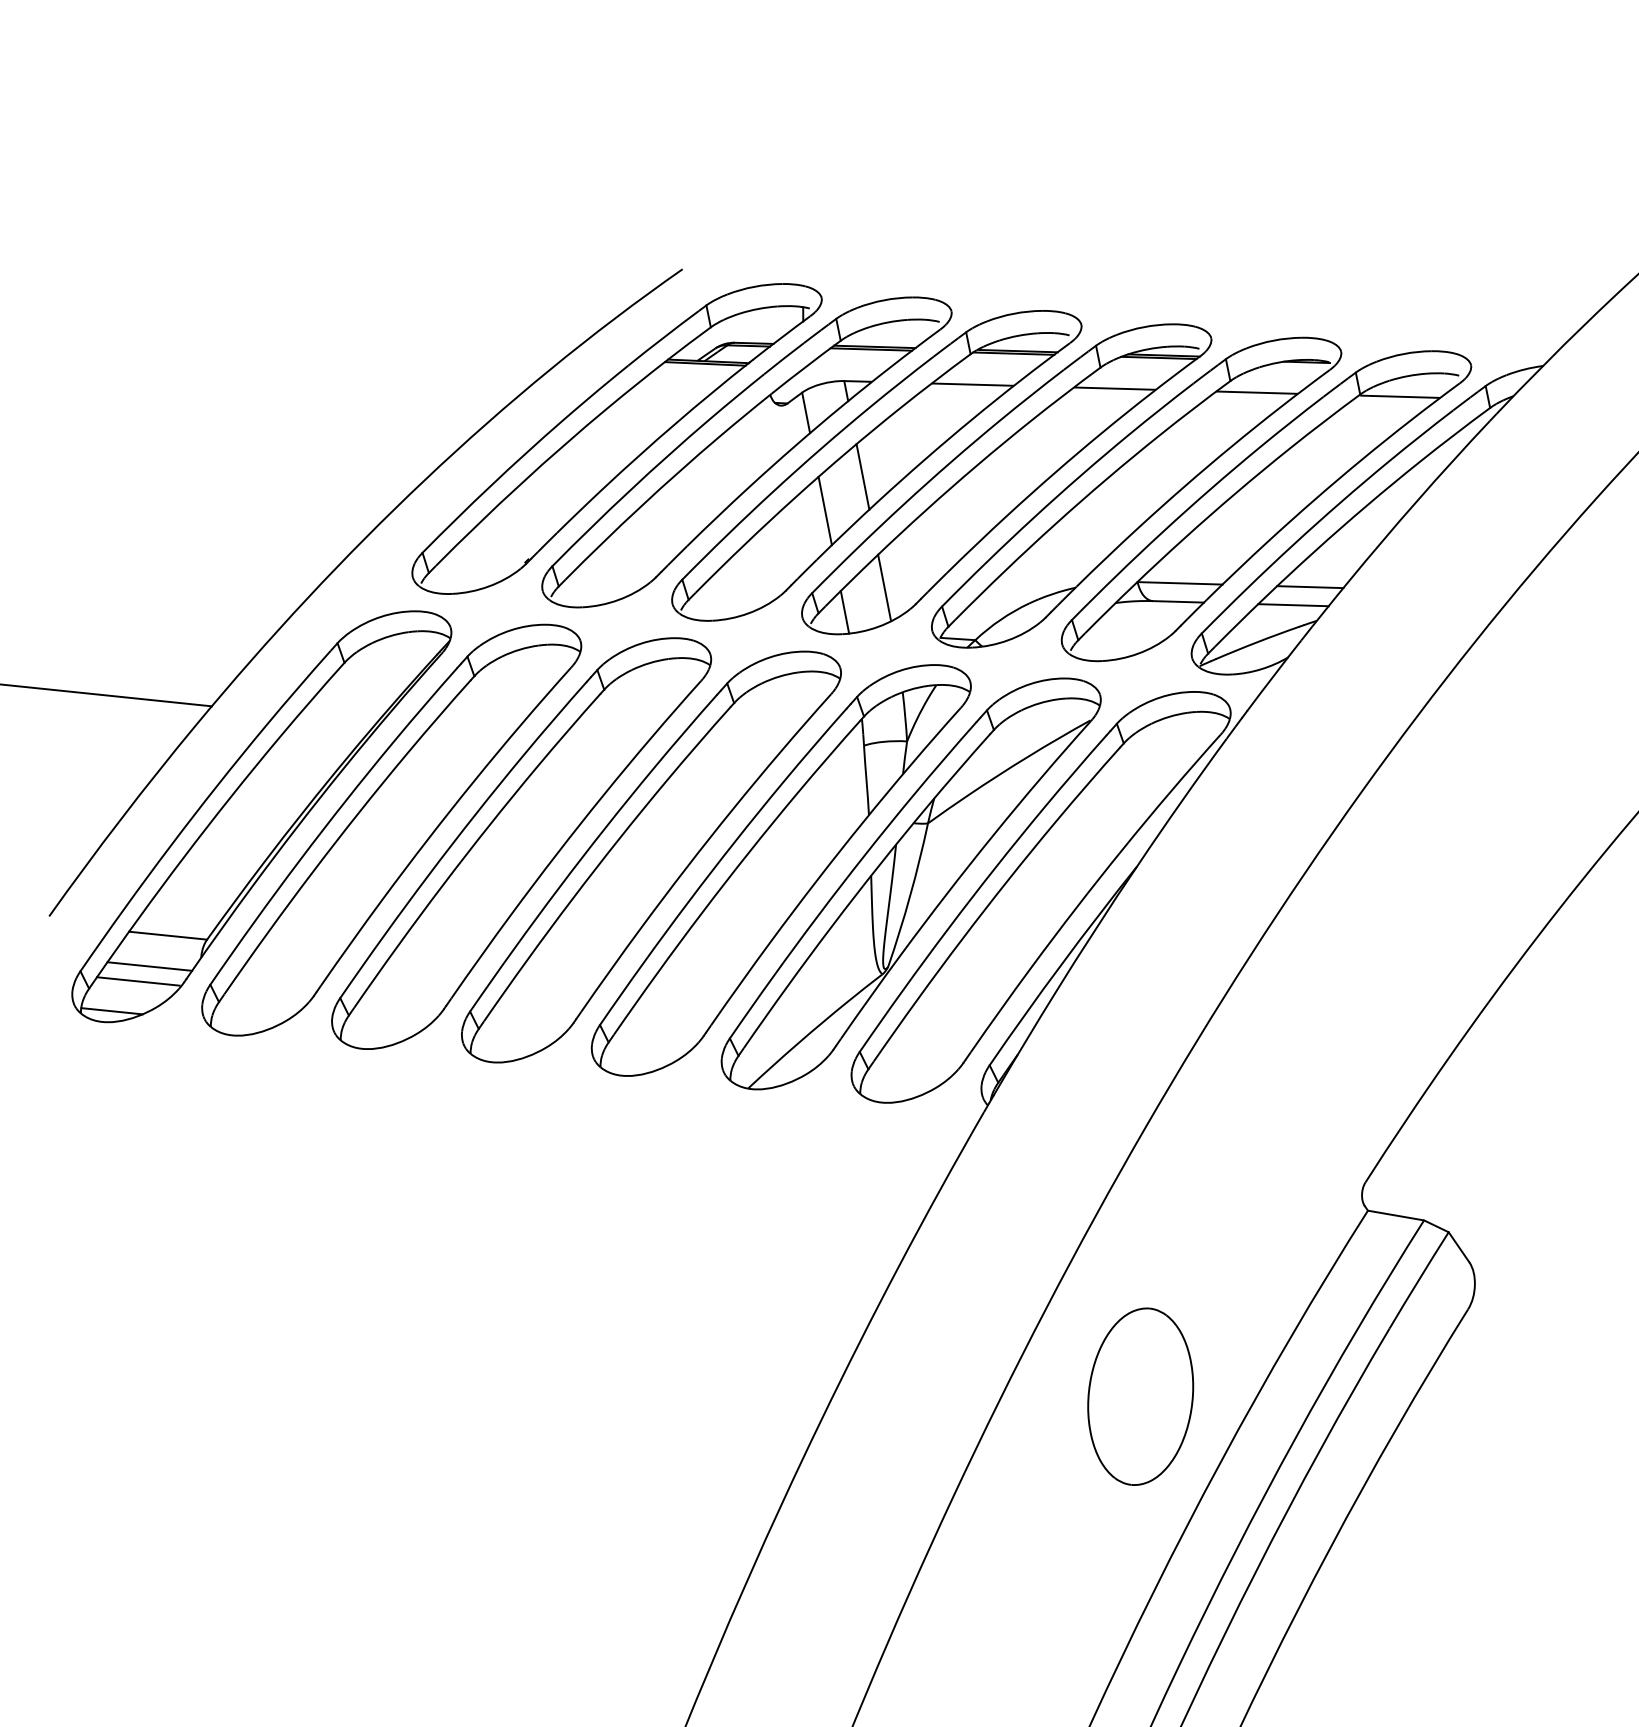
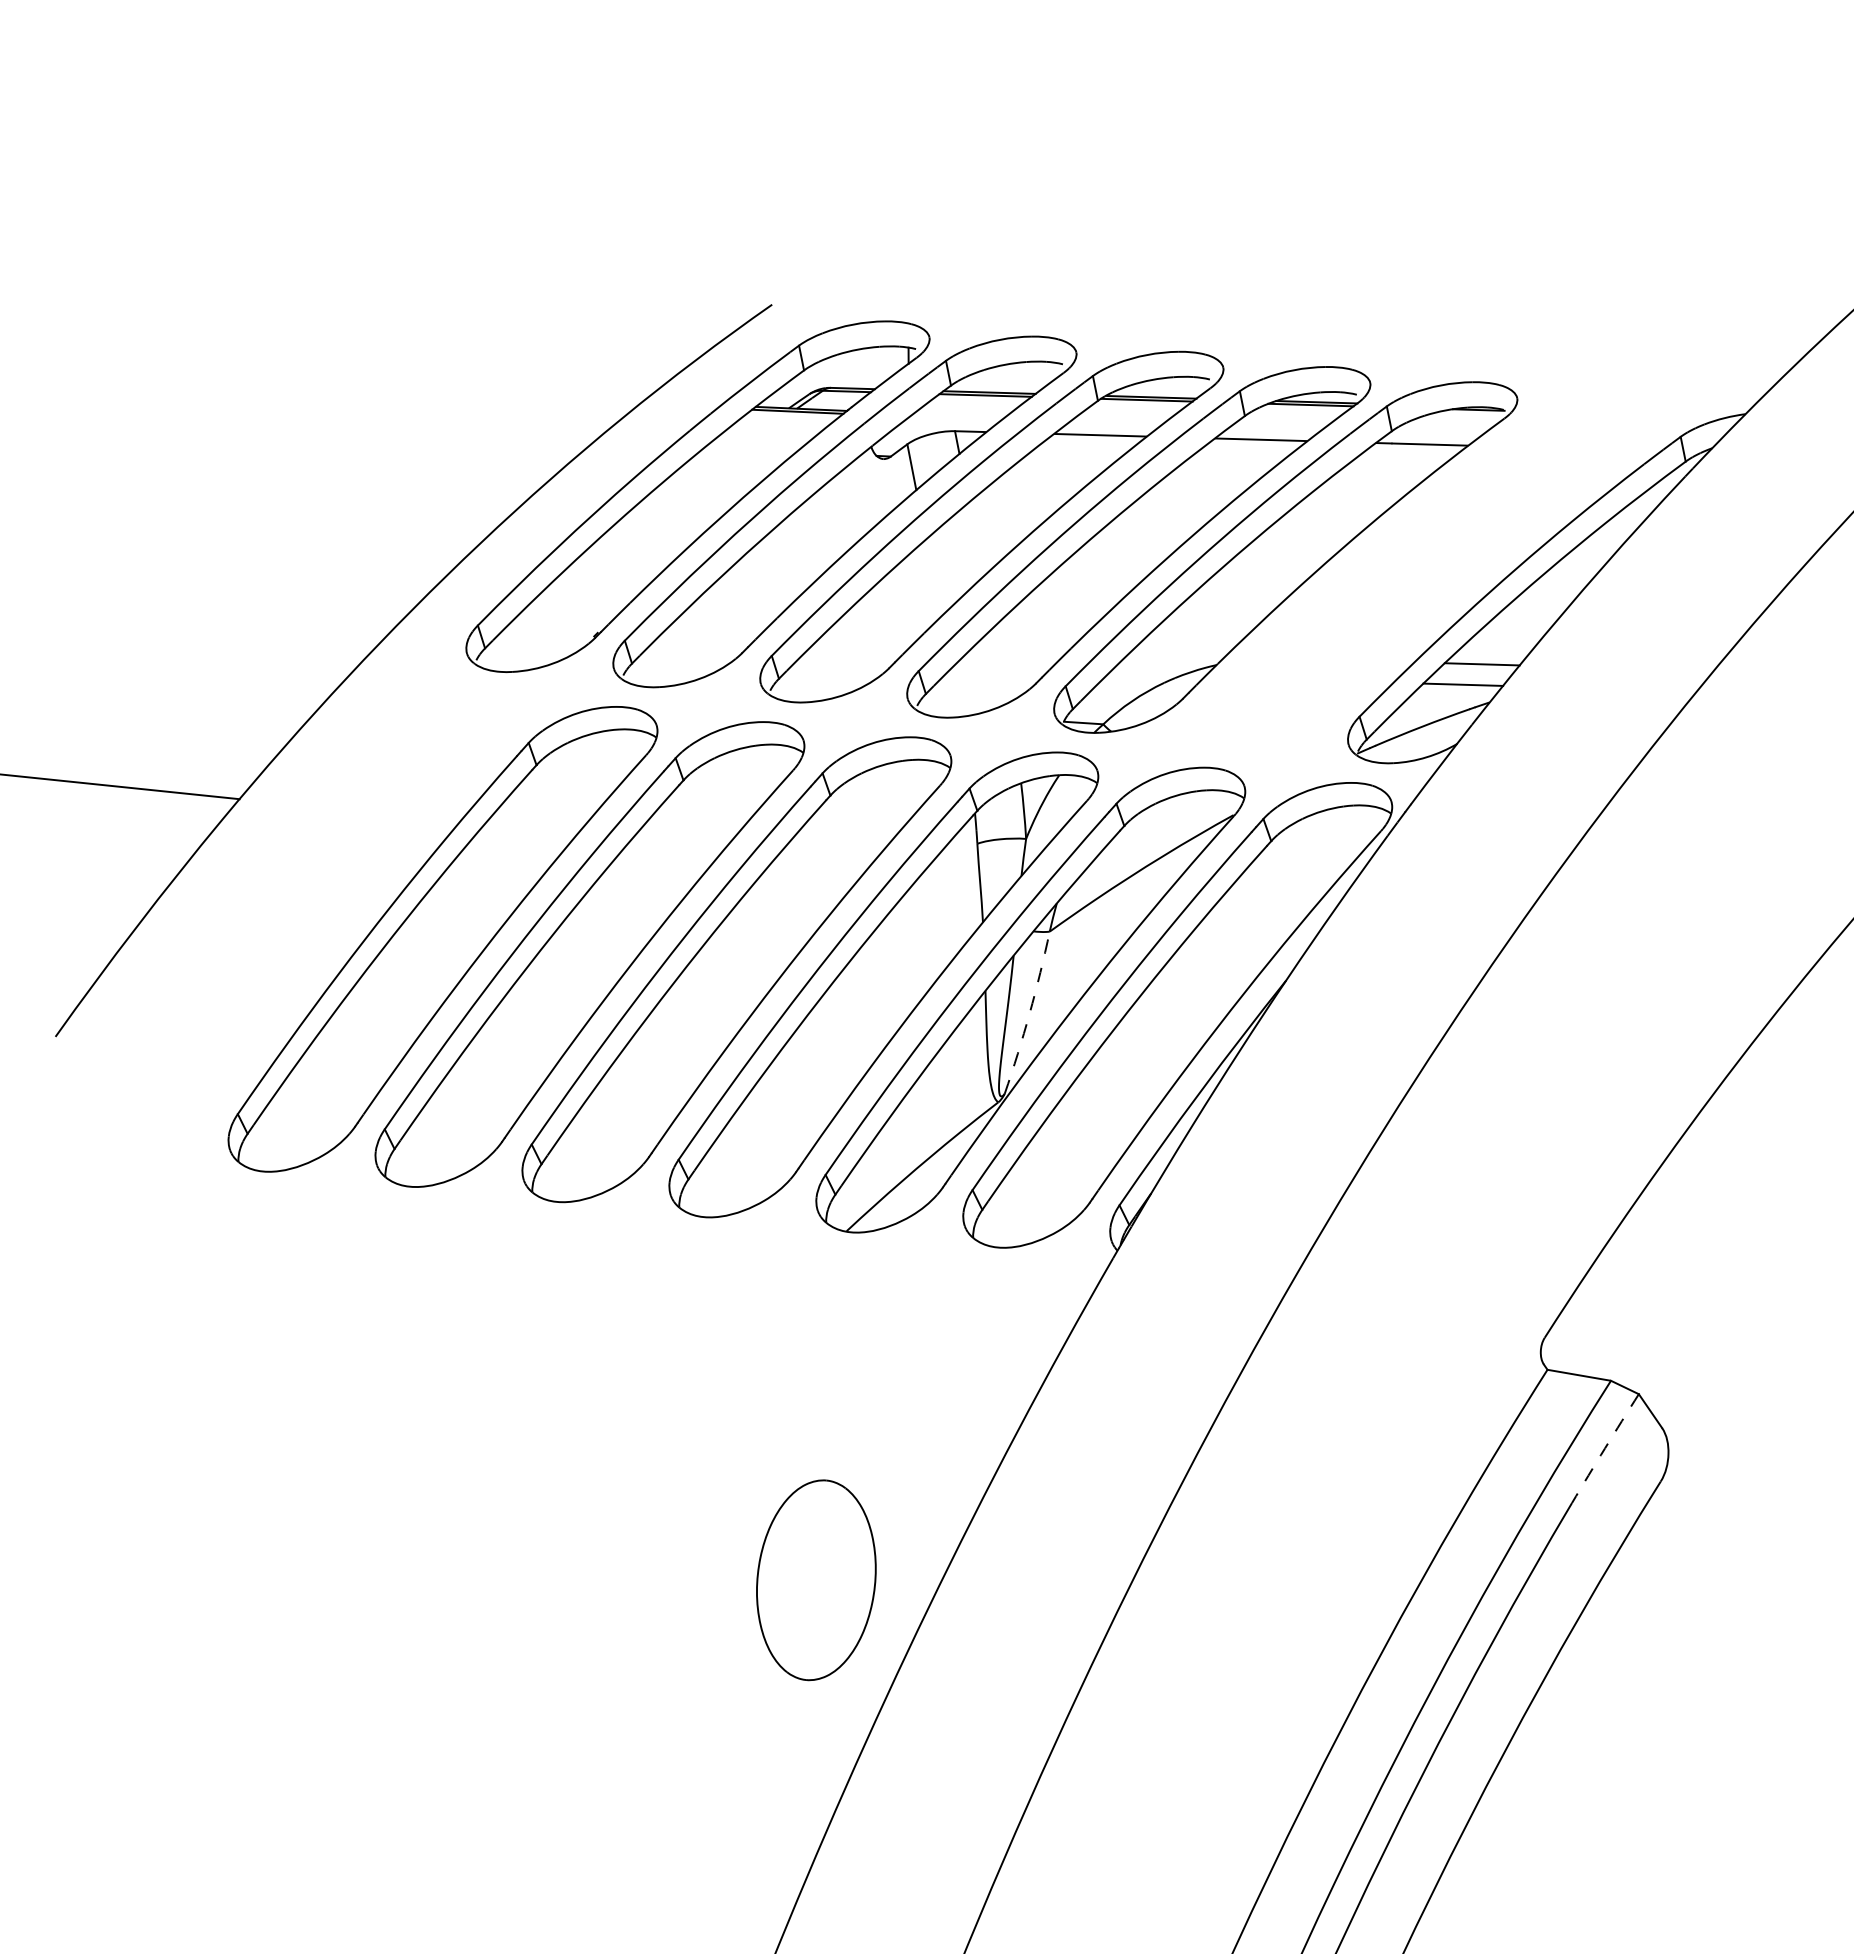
line: (862, 476) -> (975, 539), removed
part: (1266, 505) -> (1432, 572), removed
line: (825, 510) -> (933, 577), removed
line: (884, 587) -> (1000, 664), removed
line: (844, 612) -> (955, 692), removed
part: (261, 816) -> (295, 923), removed
arc: (910, 895) -> (1029, 1013), solid -> dashed
arc: (1419, 1280) -> (1605, 1448), solid -> dashed
part: (1140, 1396) -> (816, 1580), moved

